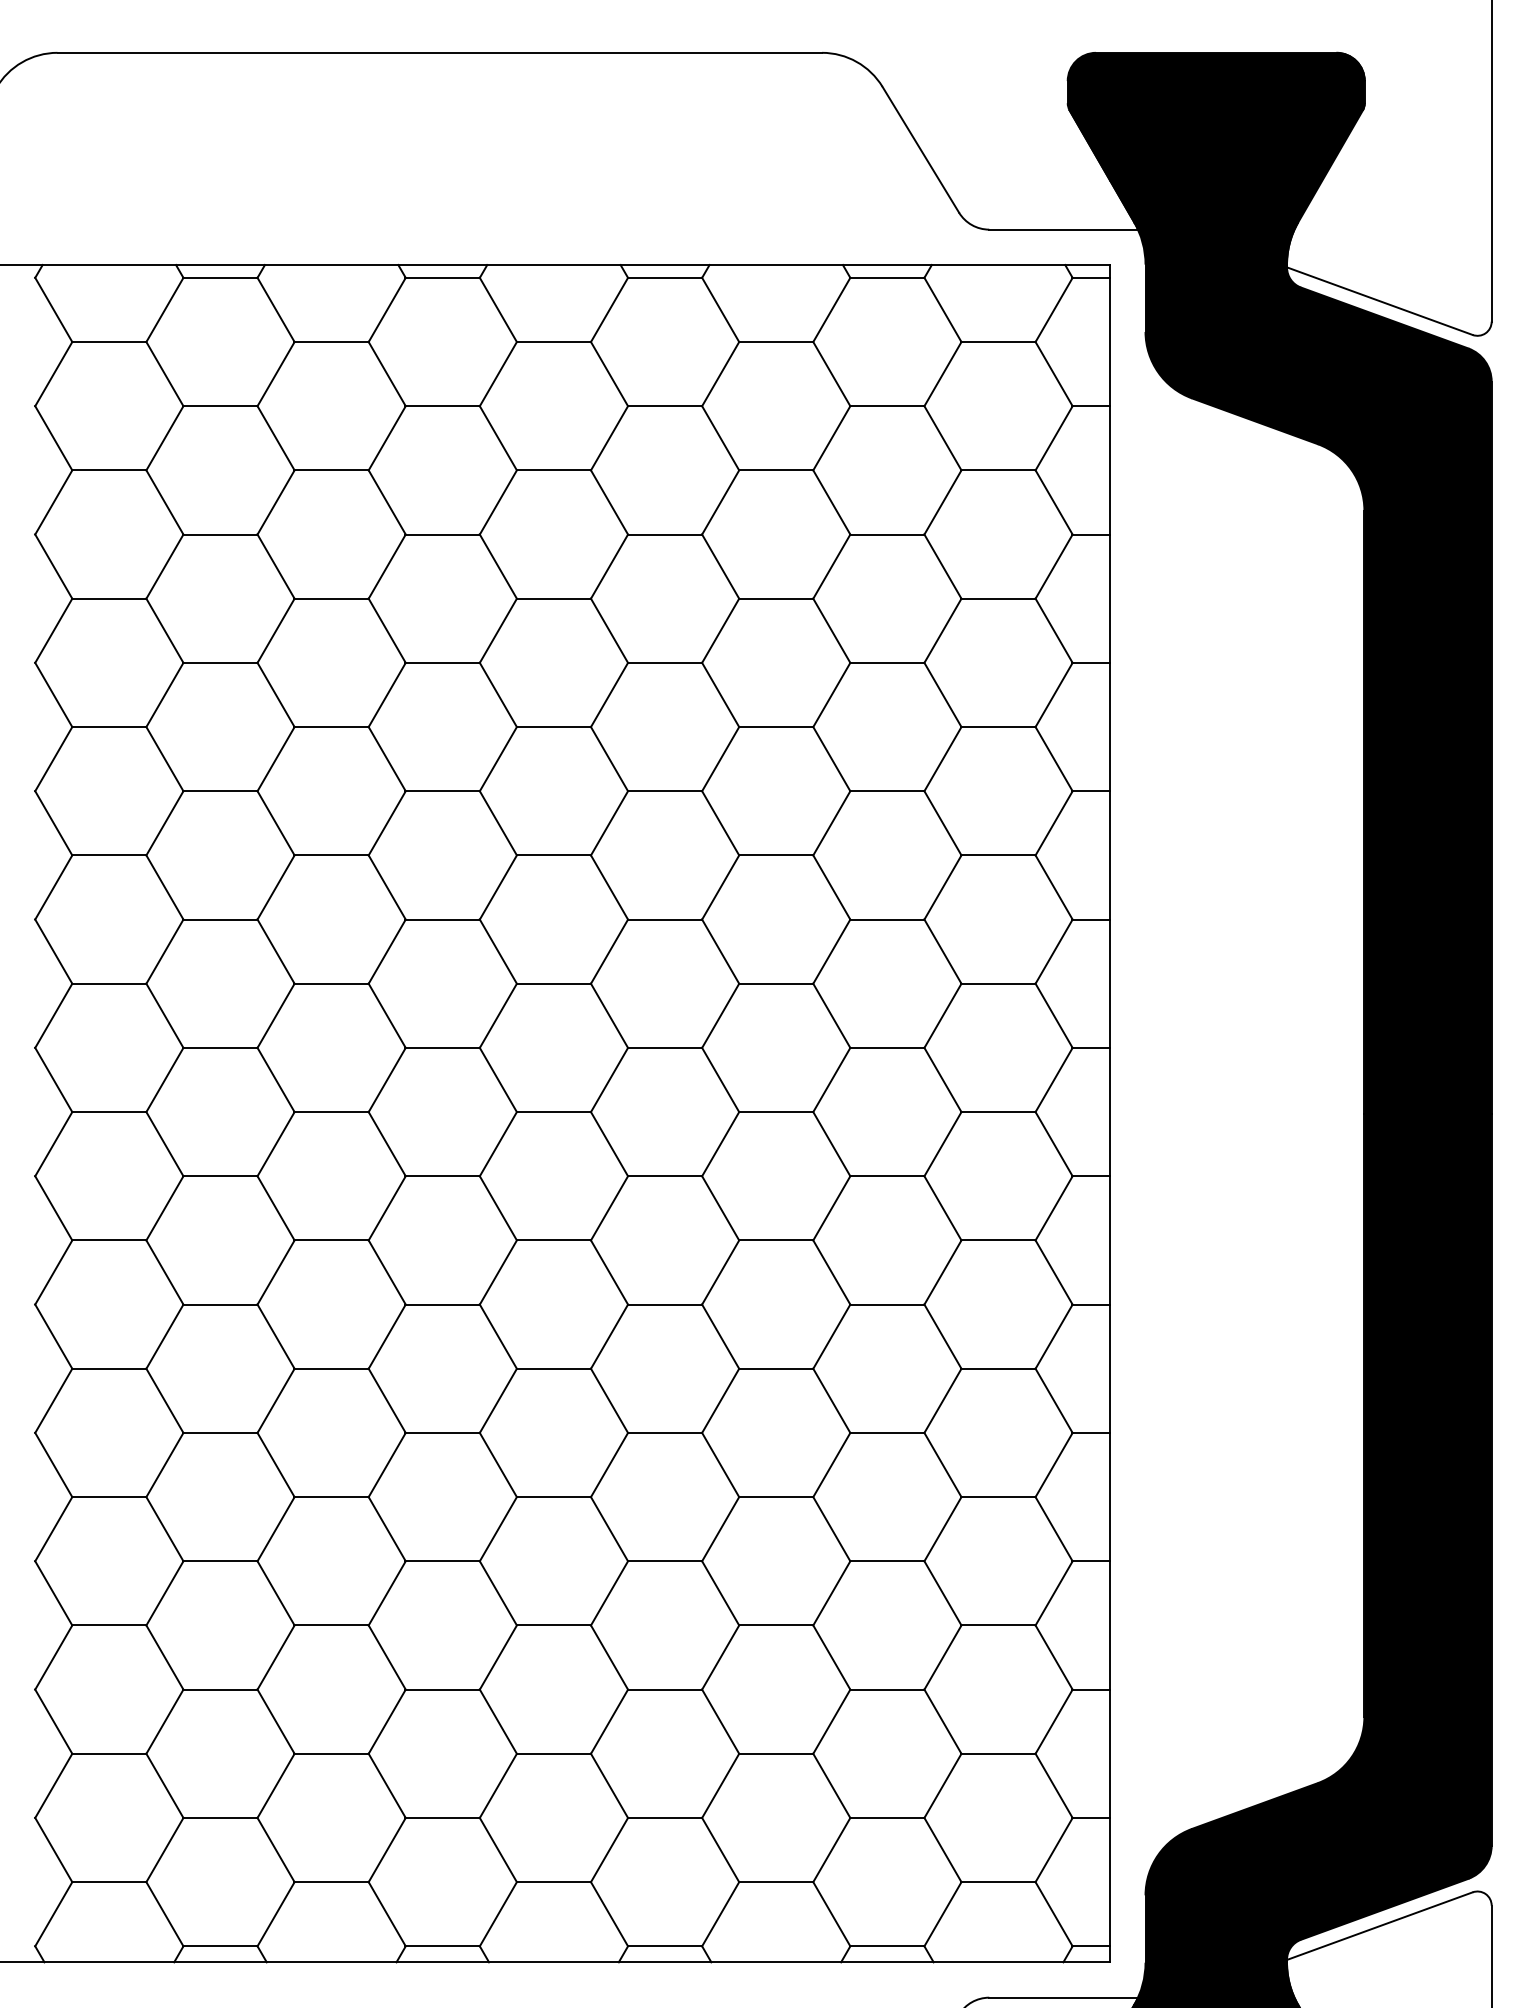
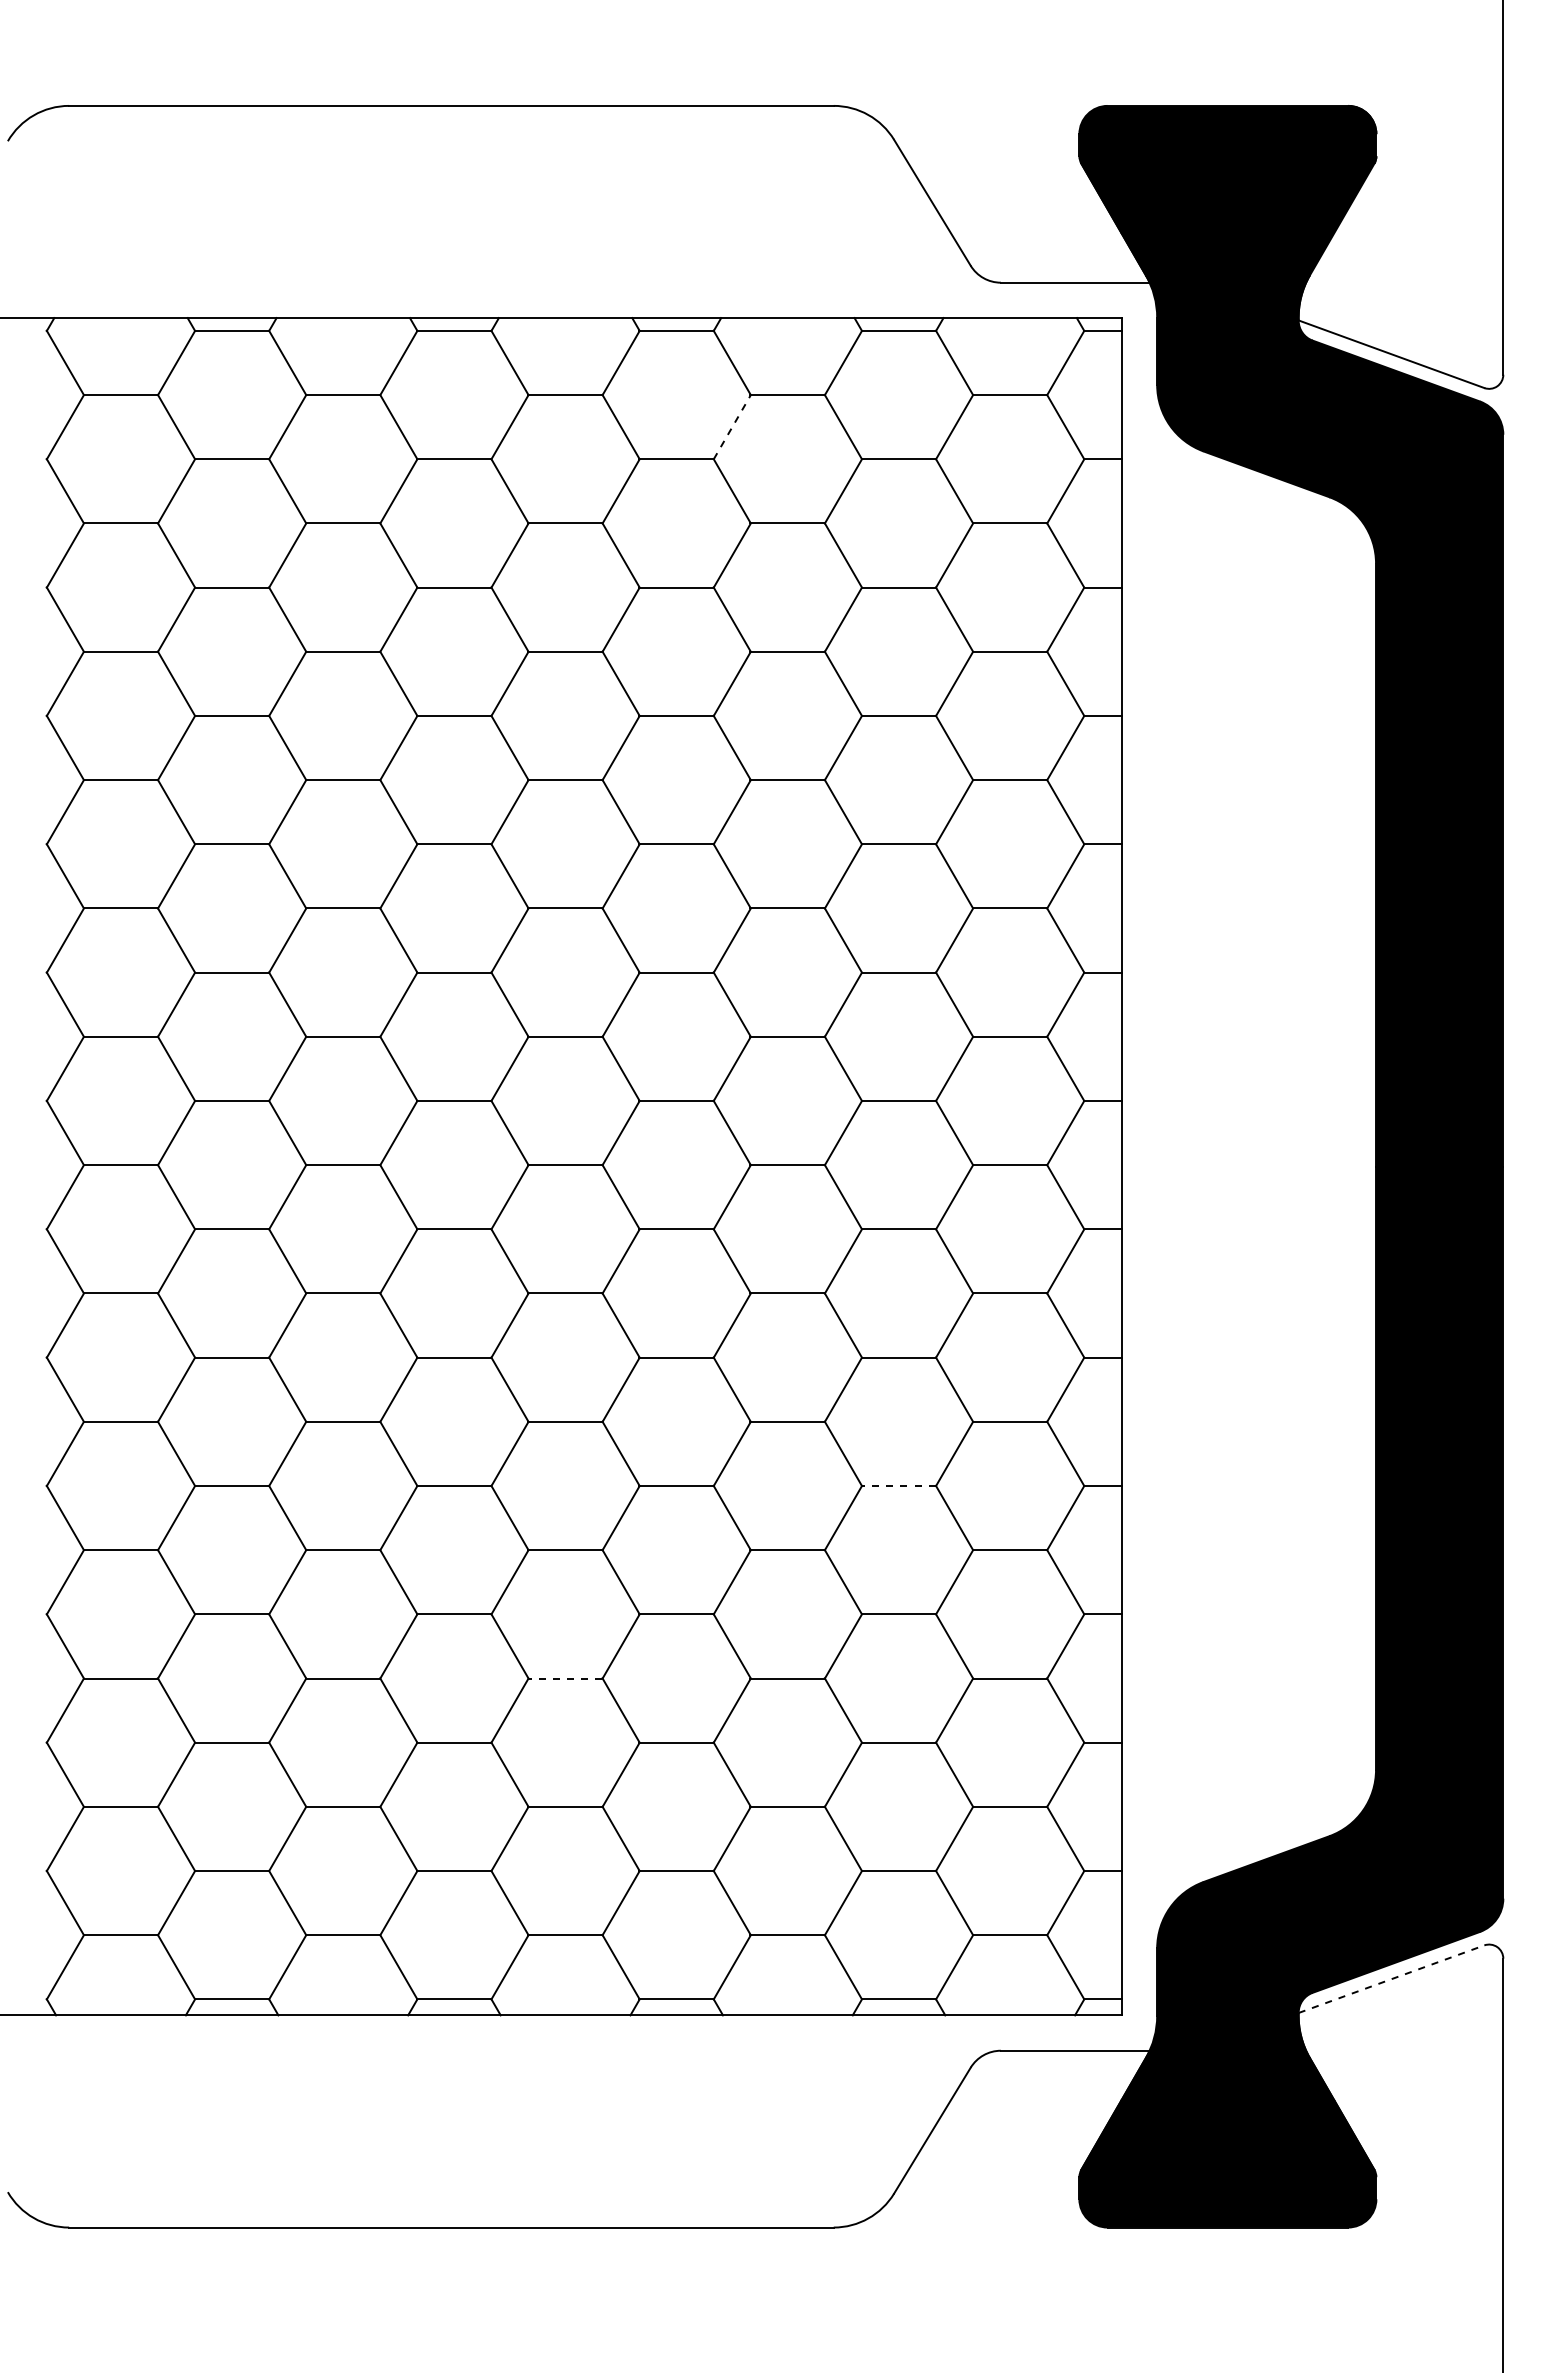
line: (720, 373) -> (732, 426), solid -> dashed
line: (886, 1433) -> (898, 1486), solid -> dashed
line: (552, 1625) -> (564, 1678), solid -> dashed
line: (1379, 1926) -> (1391, 1979), solid -> dashed

